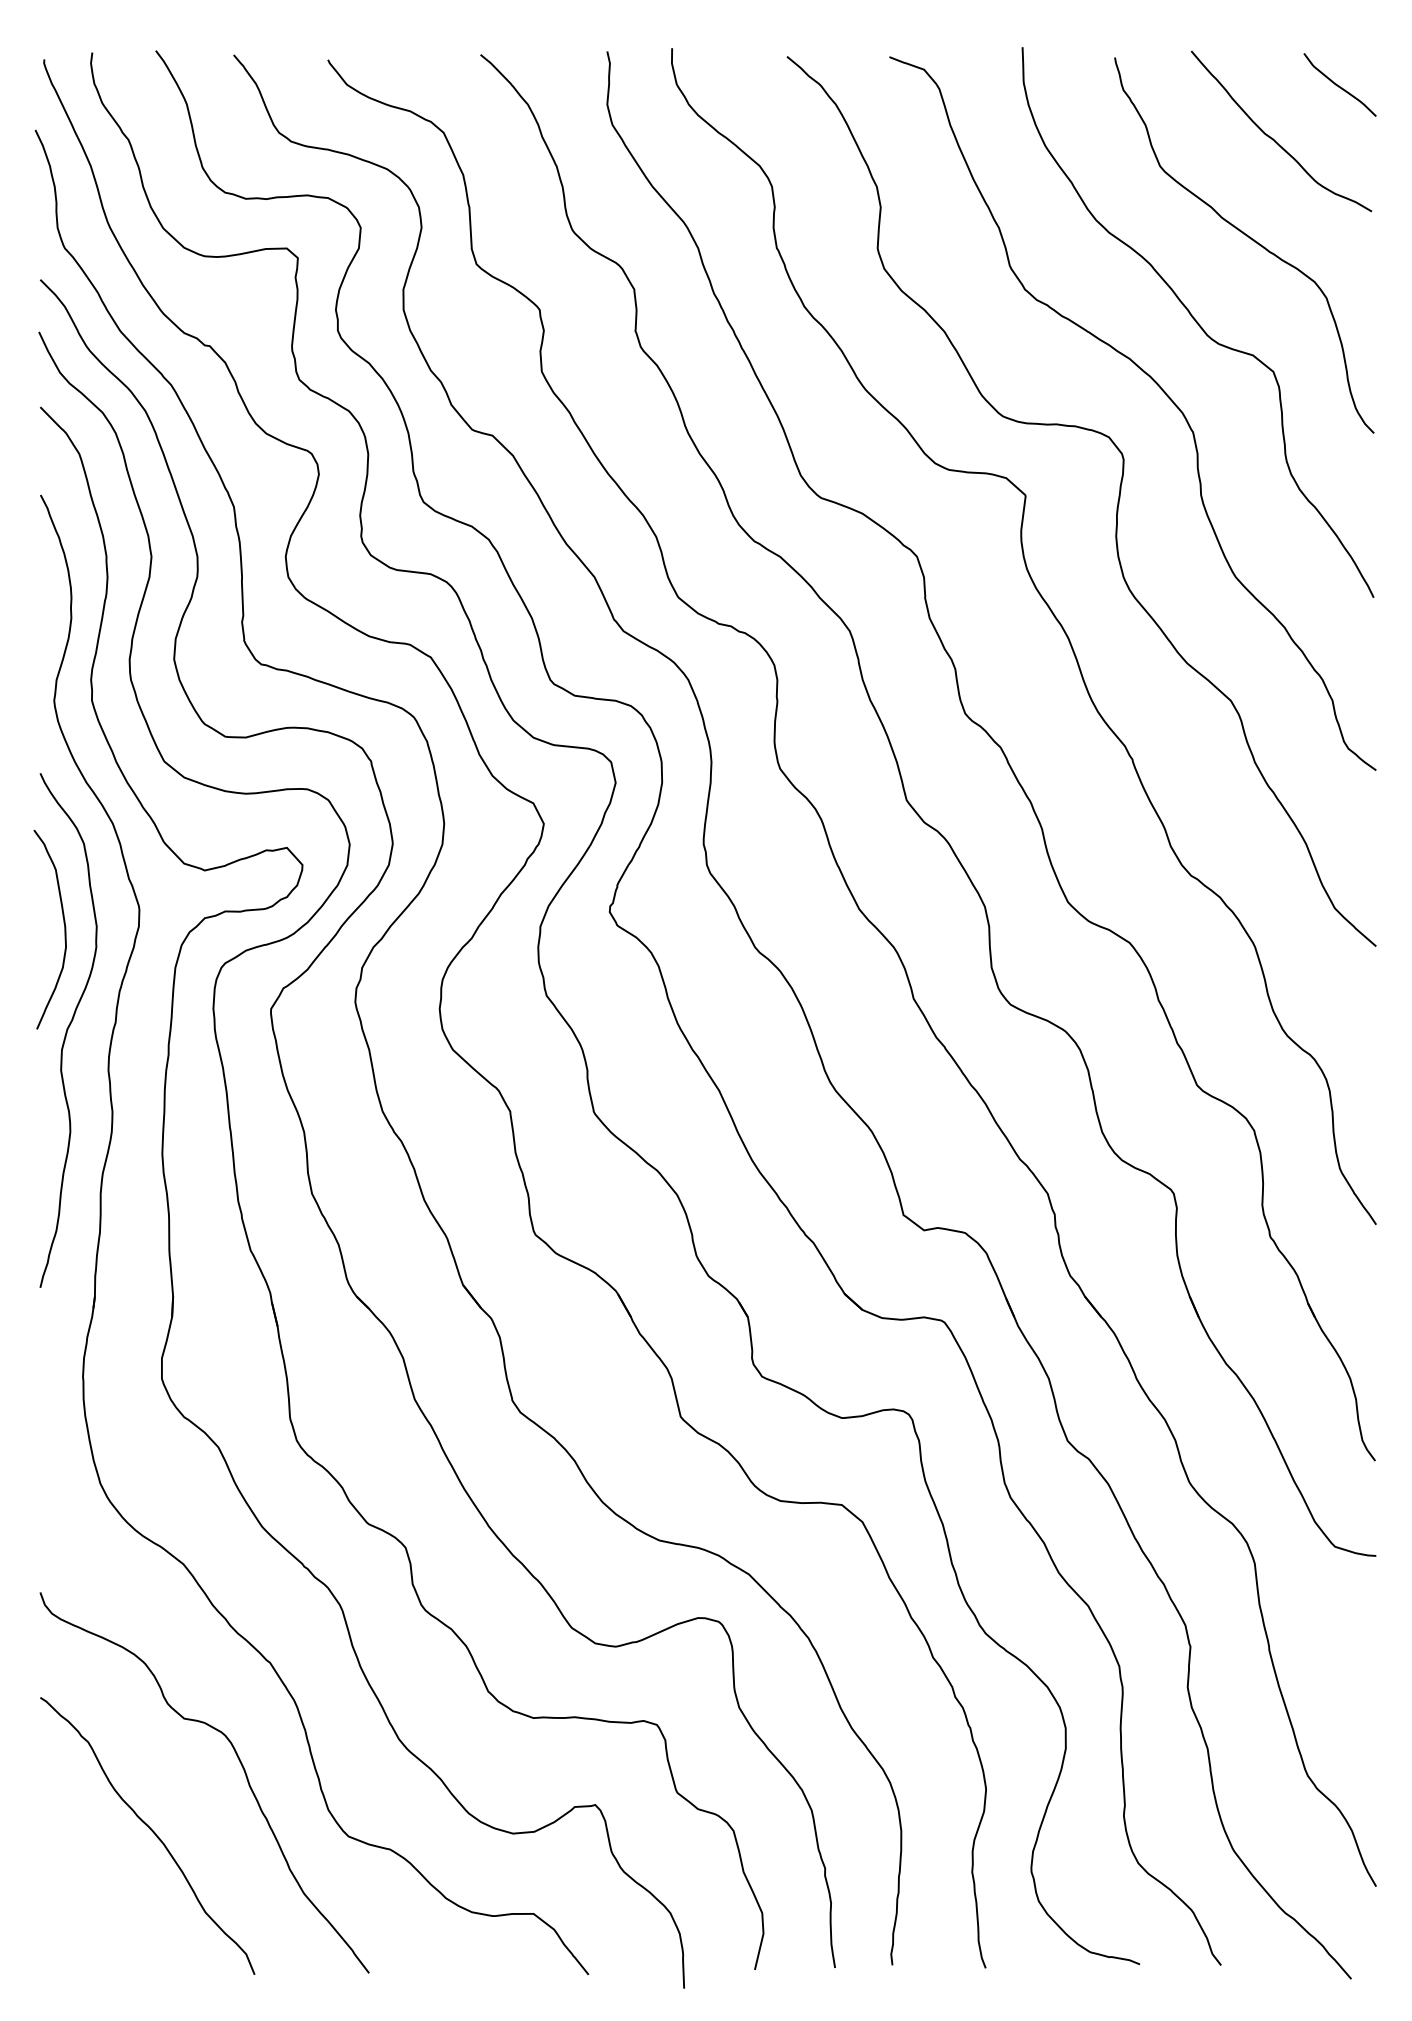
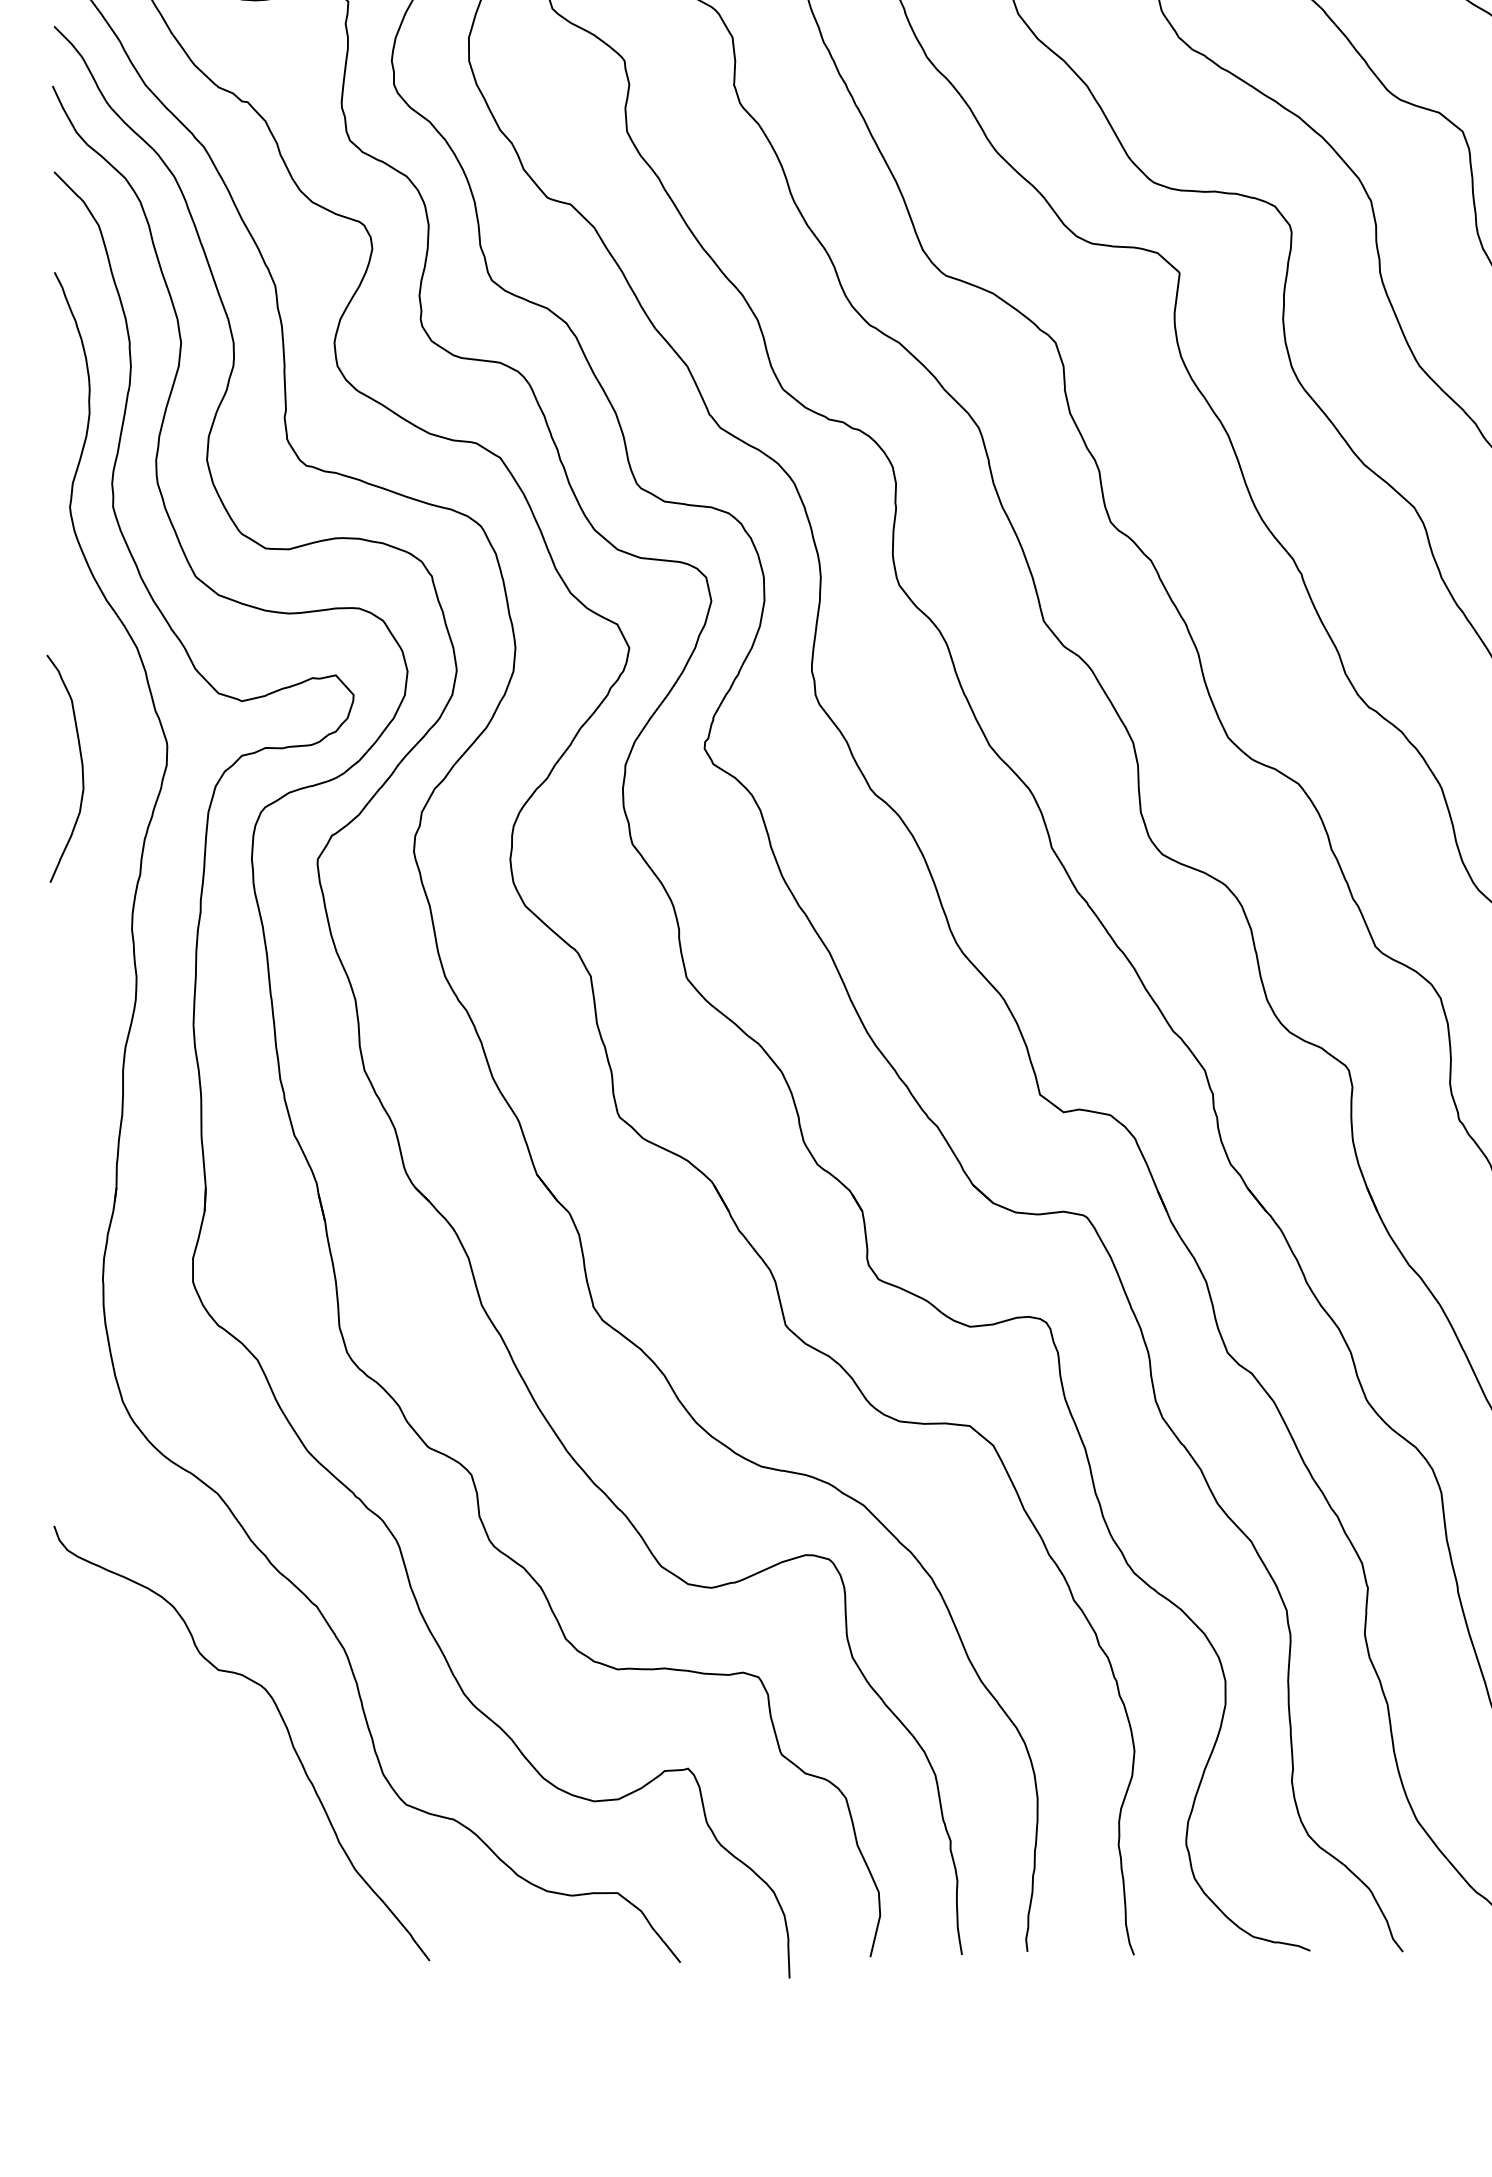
curve: (68, 1029) -> (86, 882), removed
curve: (151, 1831) -> (181, 1798), removed

